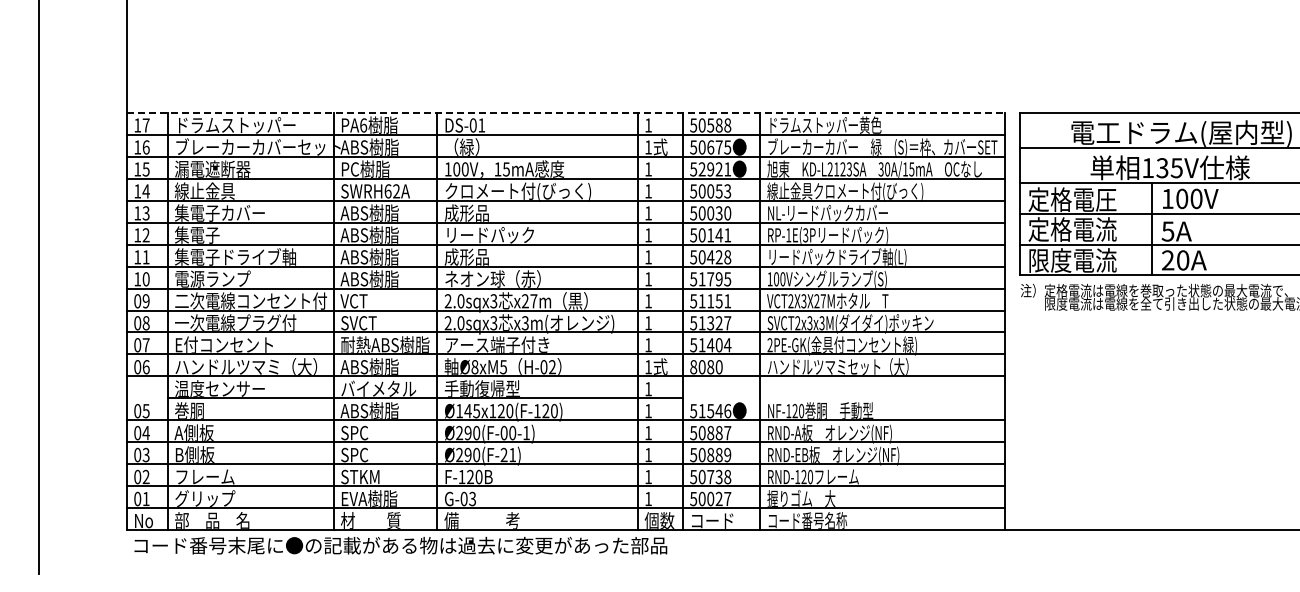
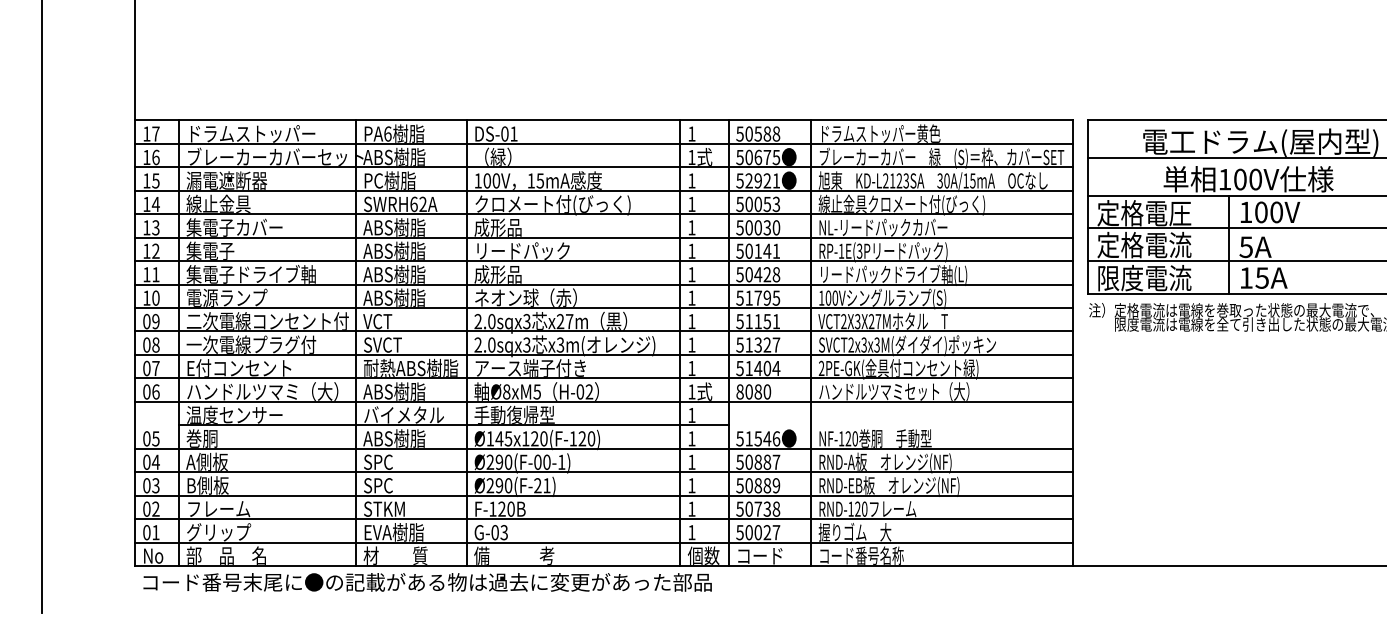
line: (566, 112) -> (604, 120), dashed -> solid
text: (1169, 168) -> (1247, 179), 135V -> 100V
text: (1175, 260) -> (1254, 278), 20A -> 15A

